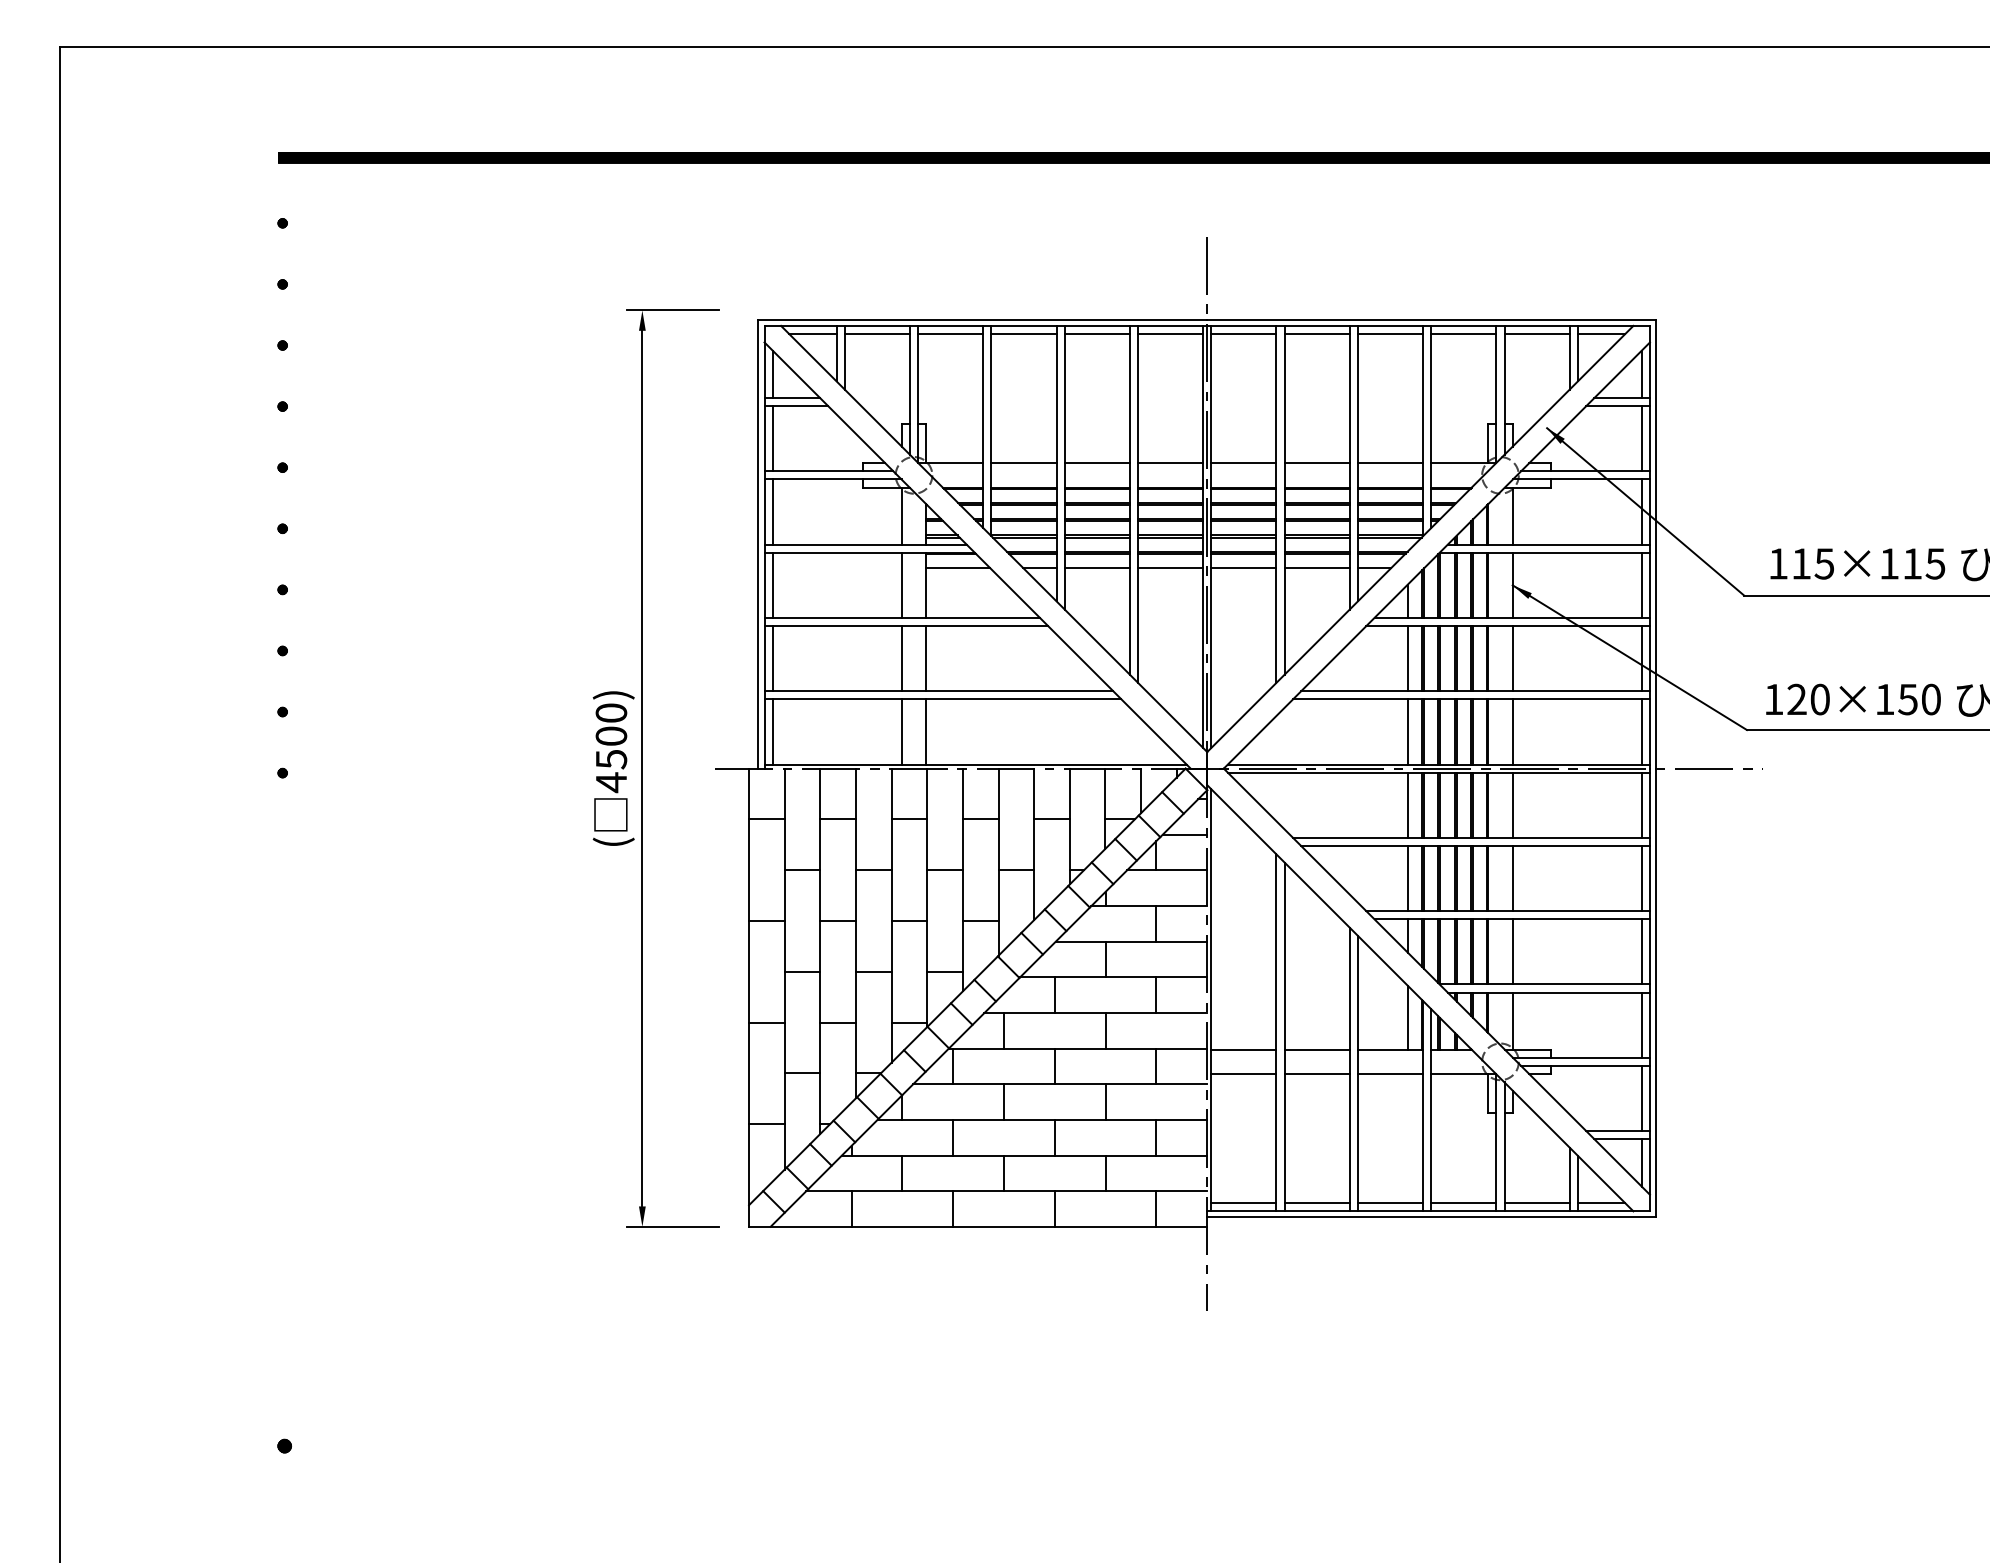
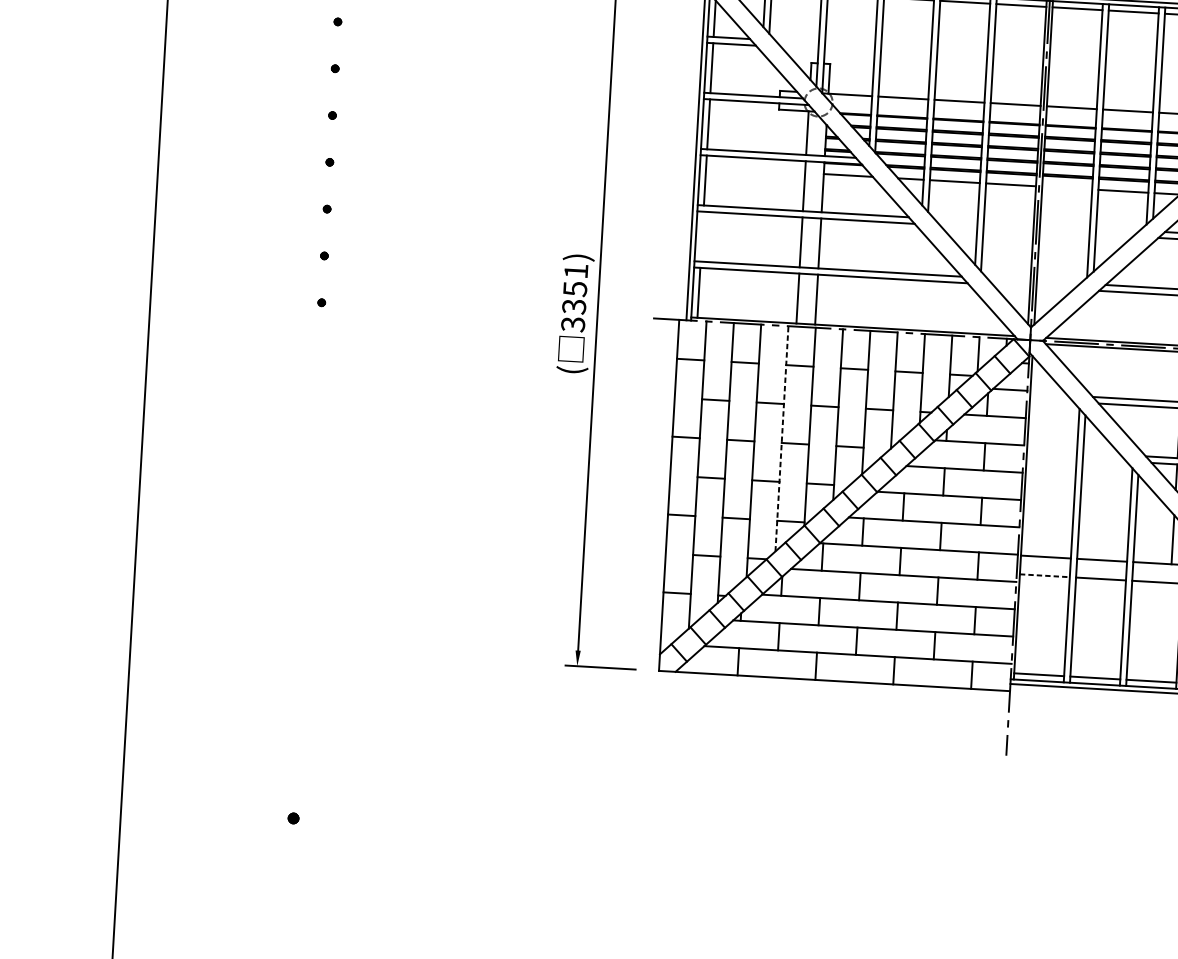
line: (1243, 568) -> (1066, 188), removed
line: (772, 658) -> (702, 236), removed
text: (611, 748) -> (574, 298), 4500) -> 3351)
line: (891, 915) -> (781, 438), solid -> dashed
line: (1243, 1074) -> (1044, 576), solid -> dashed

